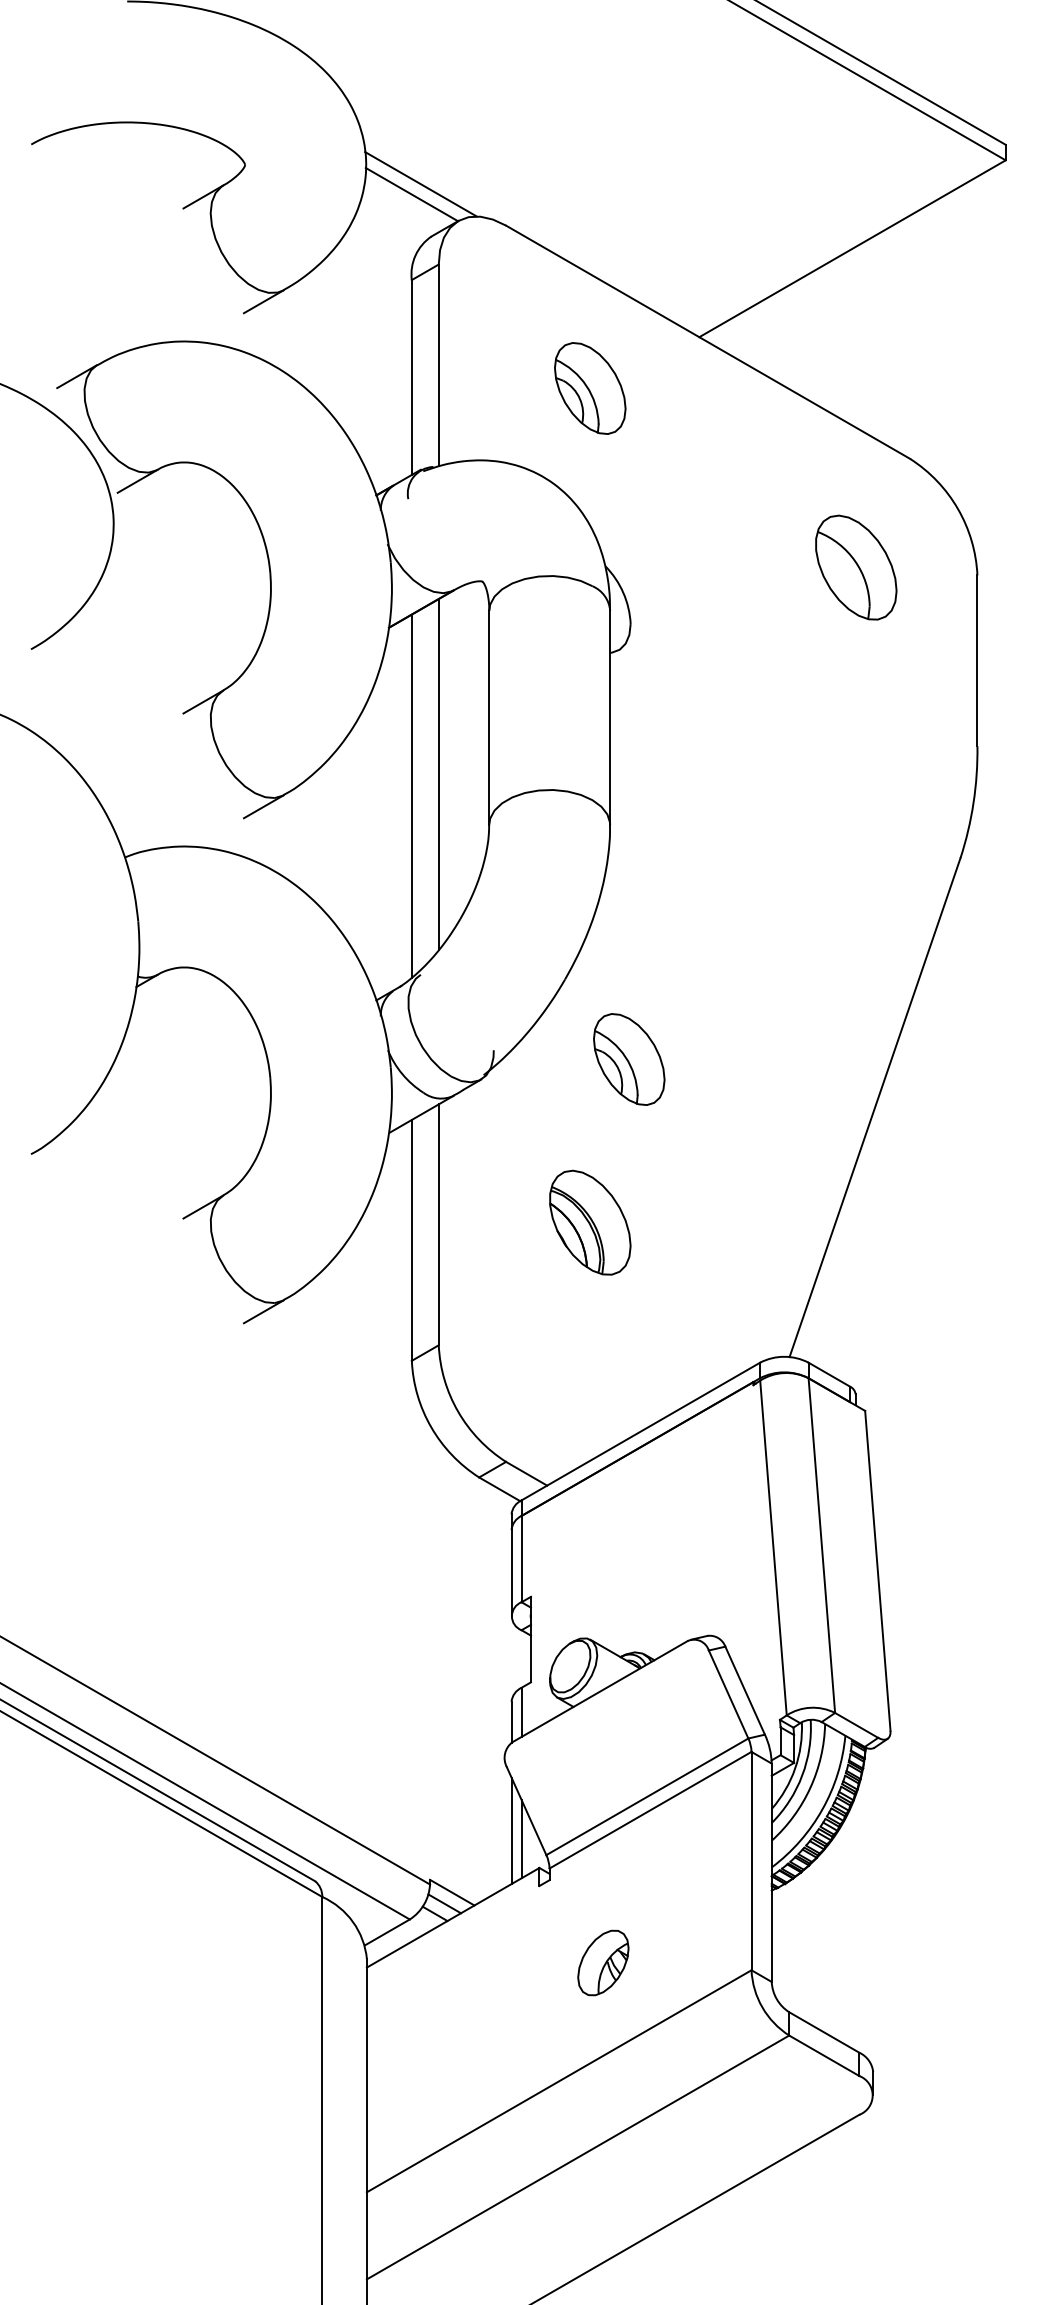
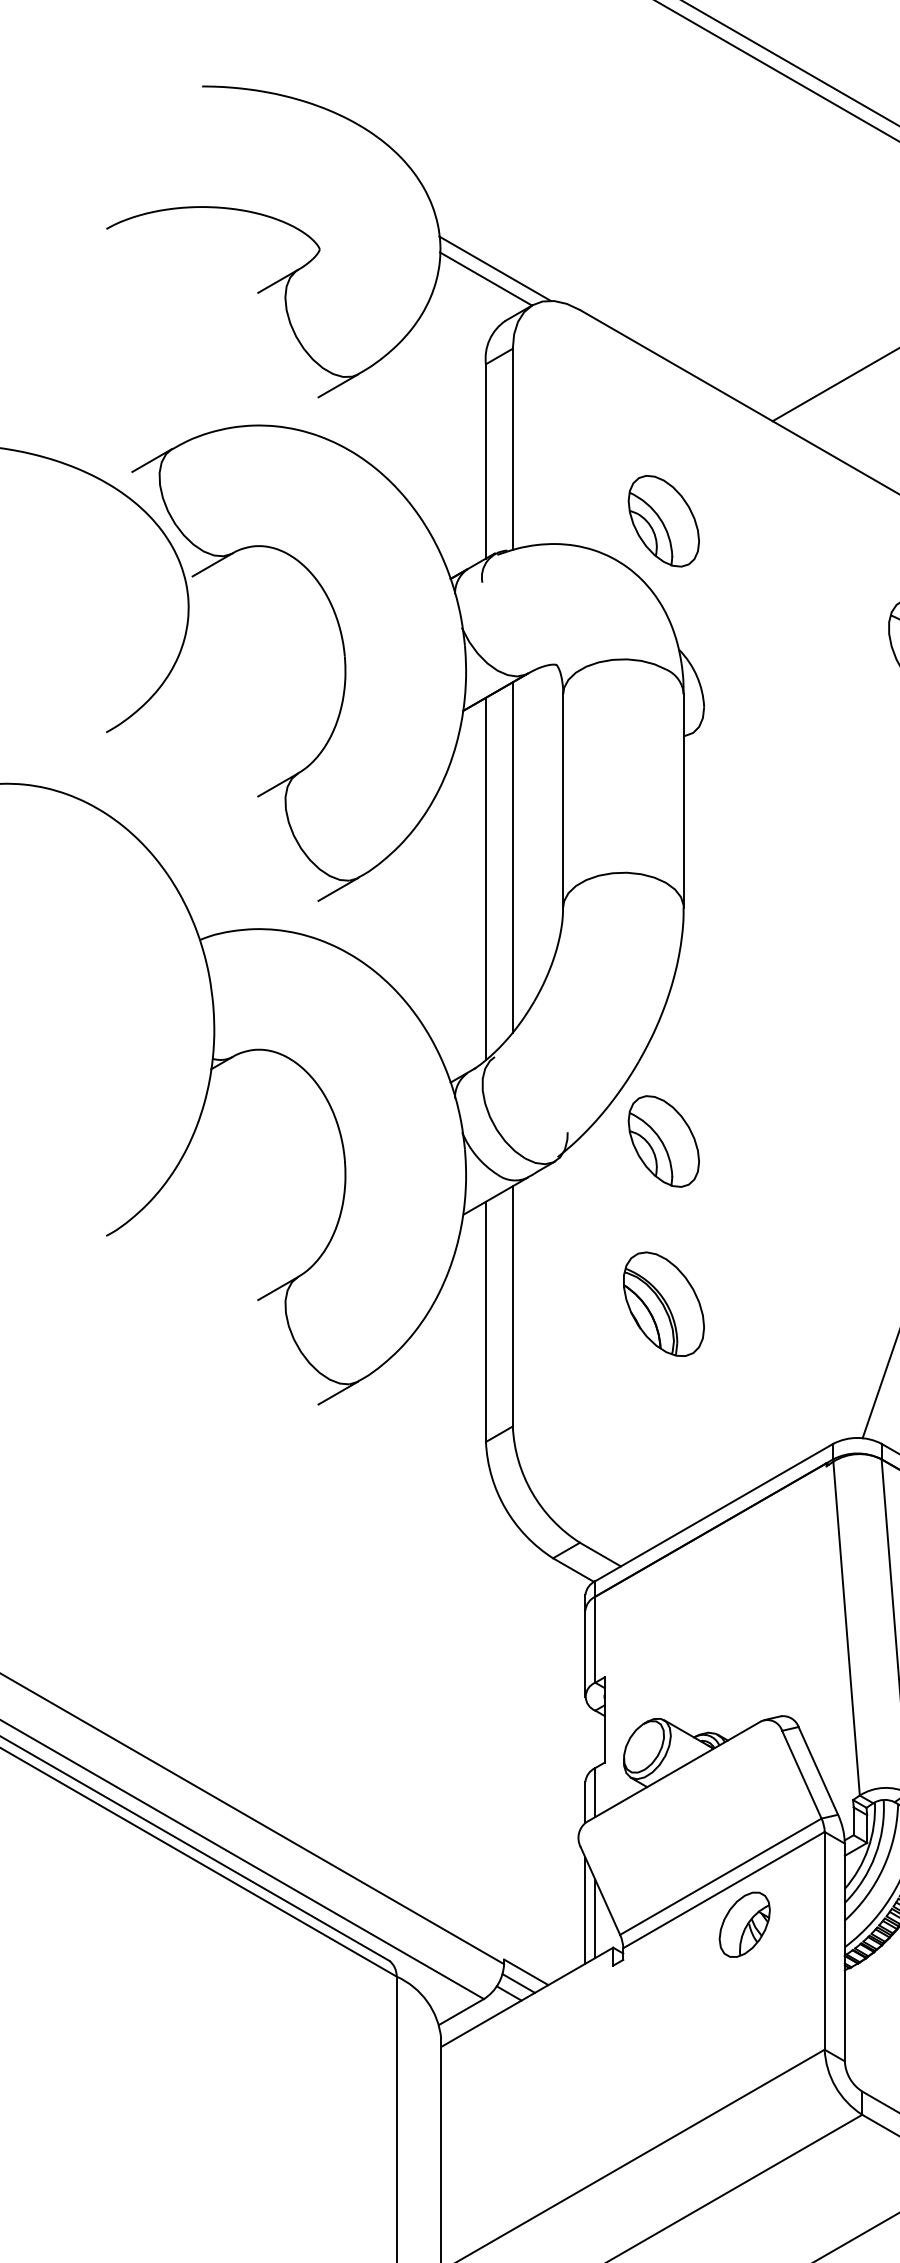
part: (590, 388) -> (664, 521), moved
part: (629, 1059) -> (664, 1141), moved
part: (603, 1962) -> (744, 1924), moved

